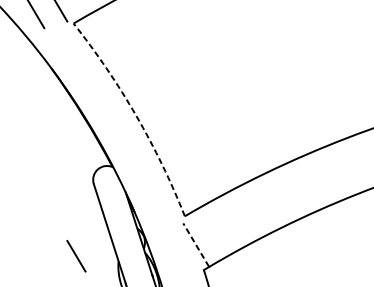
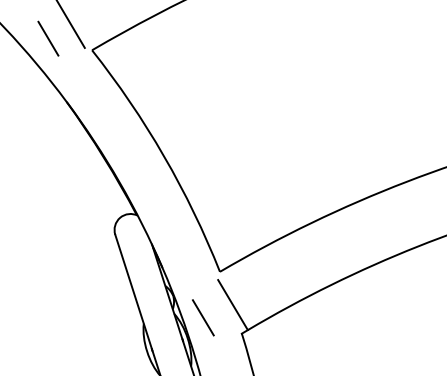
arc: (136, 115) -> (164, 156), dashed -> solid
line: (195, 244) -> (232, 304), dashed -> solid
line: (76, 255) -> (203, 317), moved

